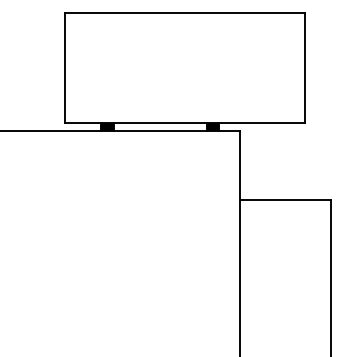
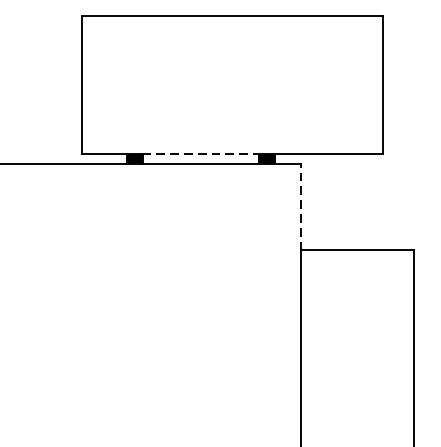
line: (160, 122) -> (201, 153), solid -> dashed
line: (240, 165) -> (301, 207), solid -> dashed

